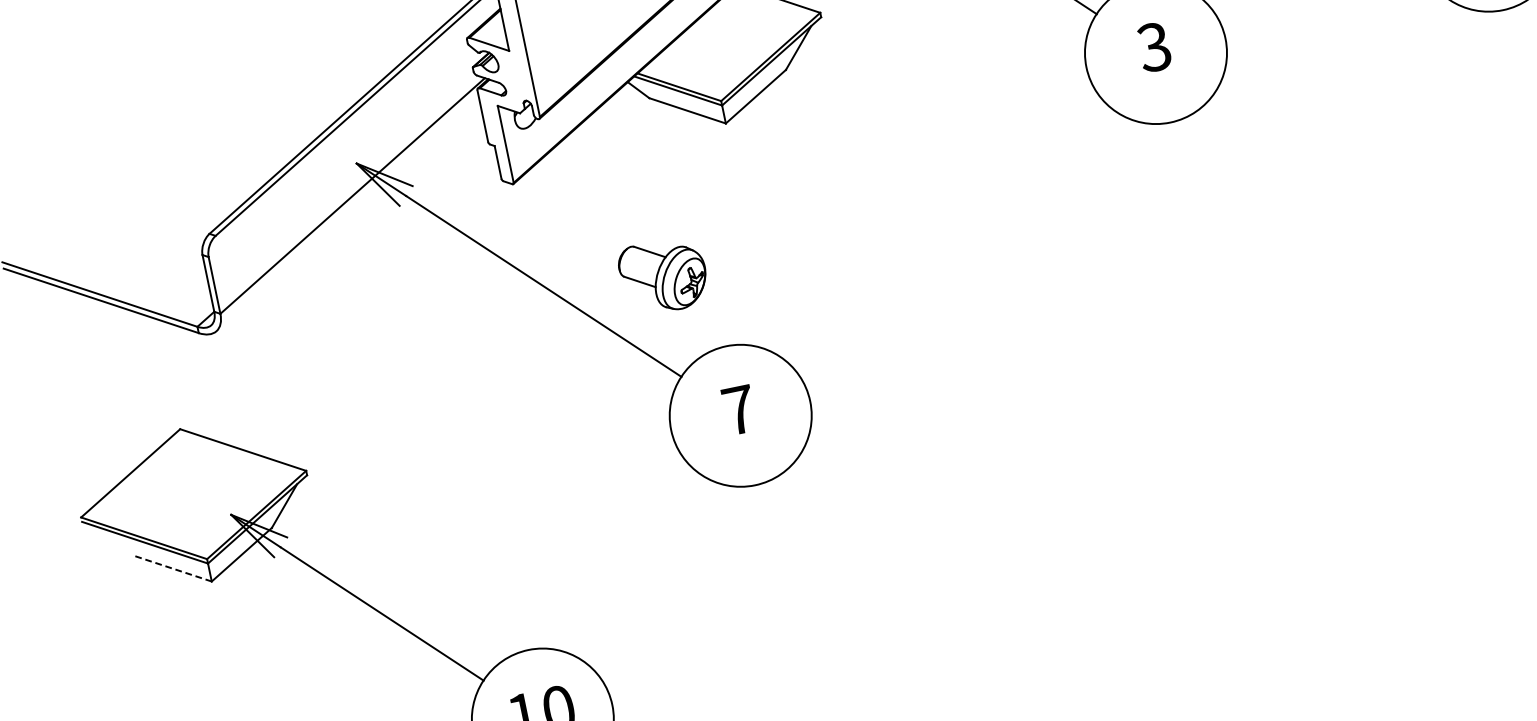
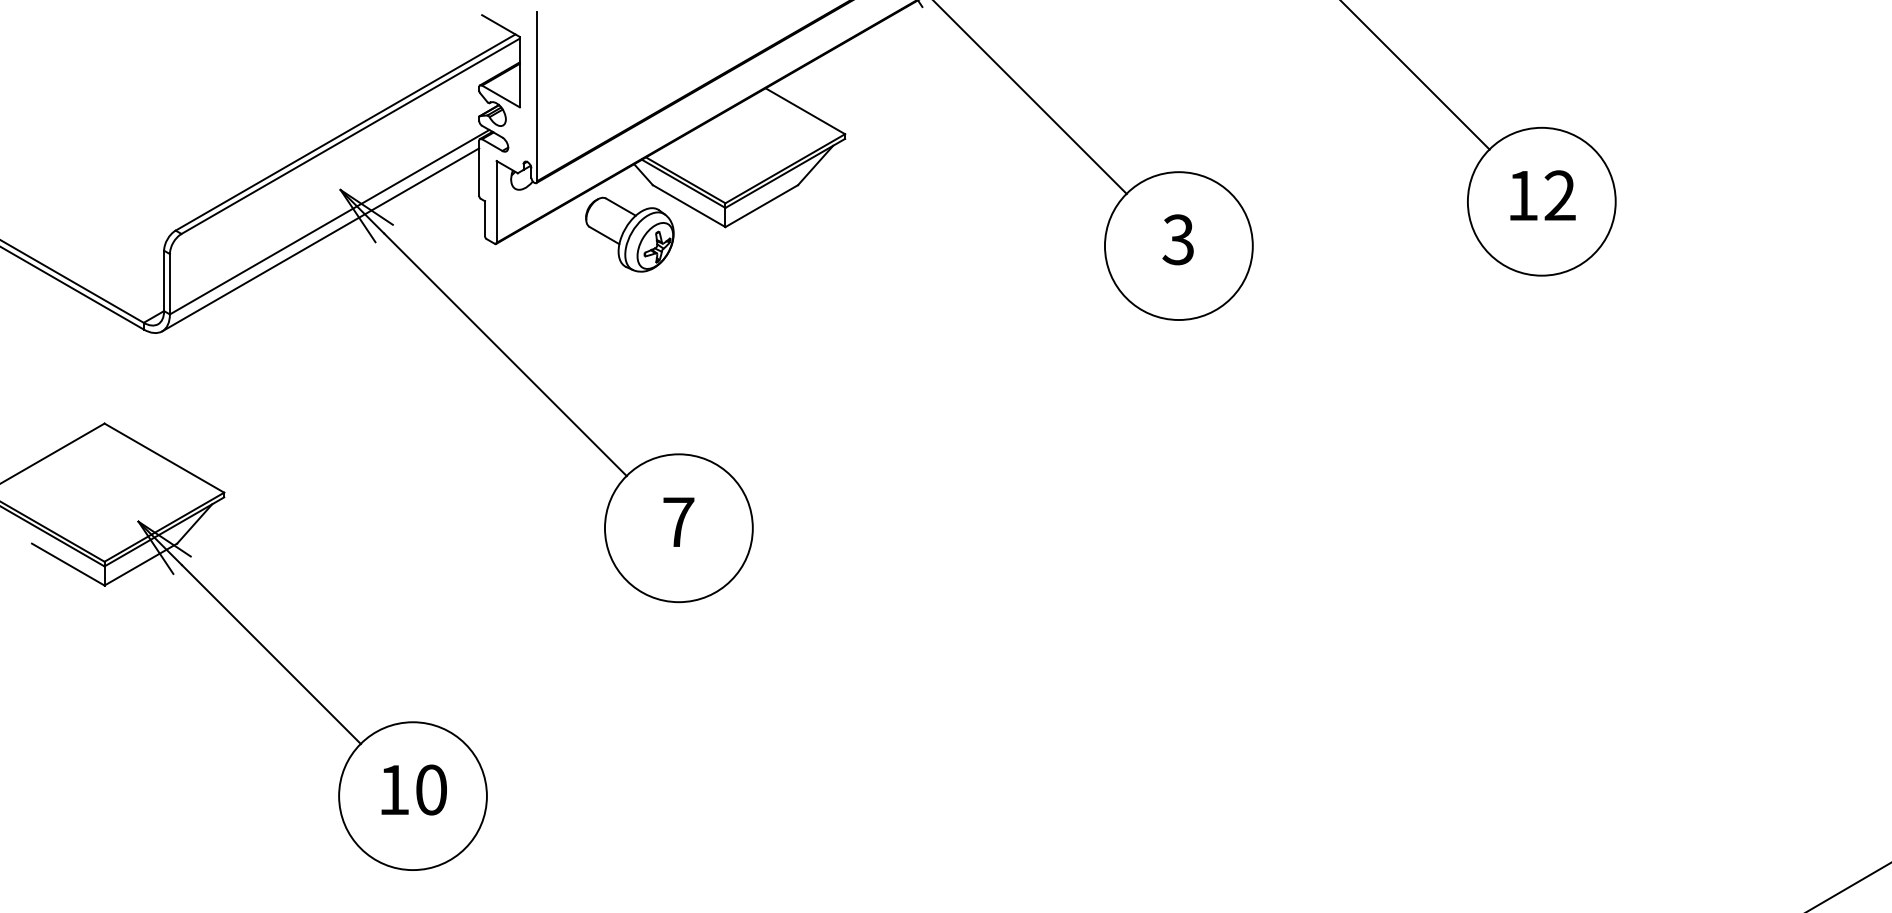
line: (347, 214) -> (320, 239), added
part: (663, 276) -> (629, 234), moved
line: (173, 568) -> (68, 564), dashed -> solid

